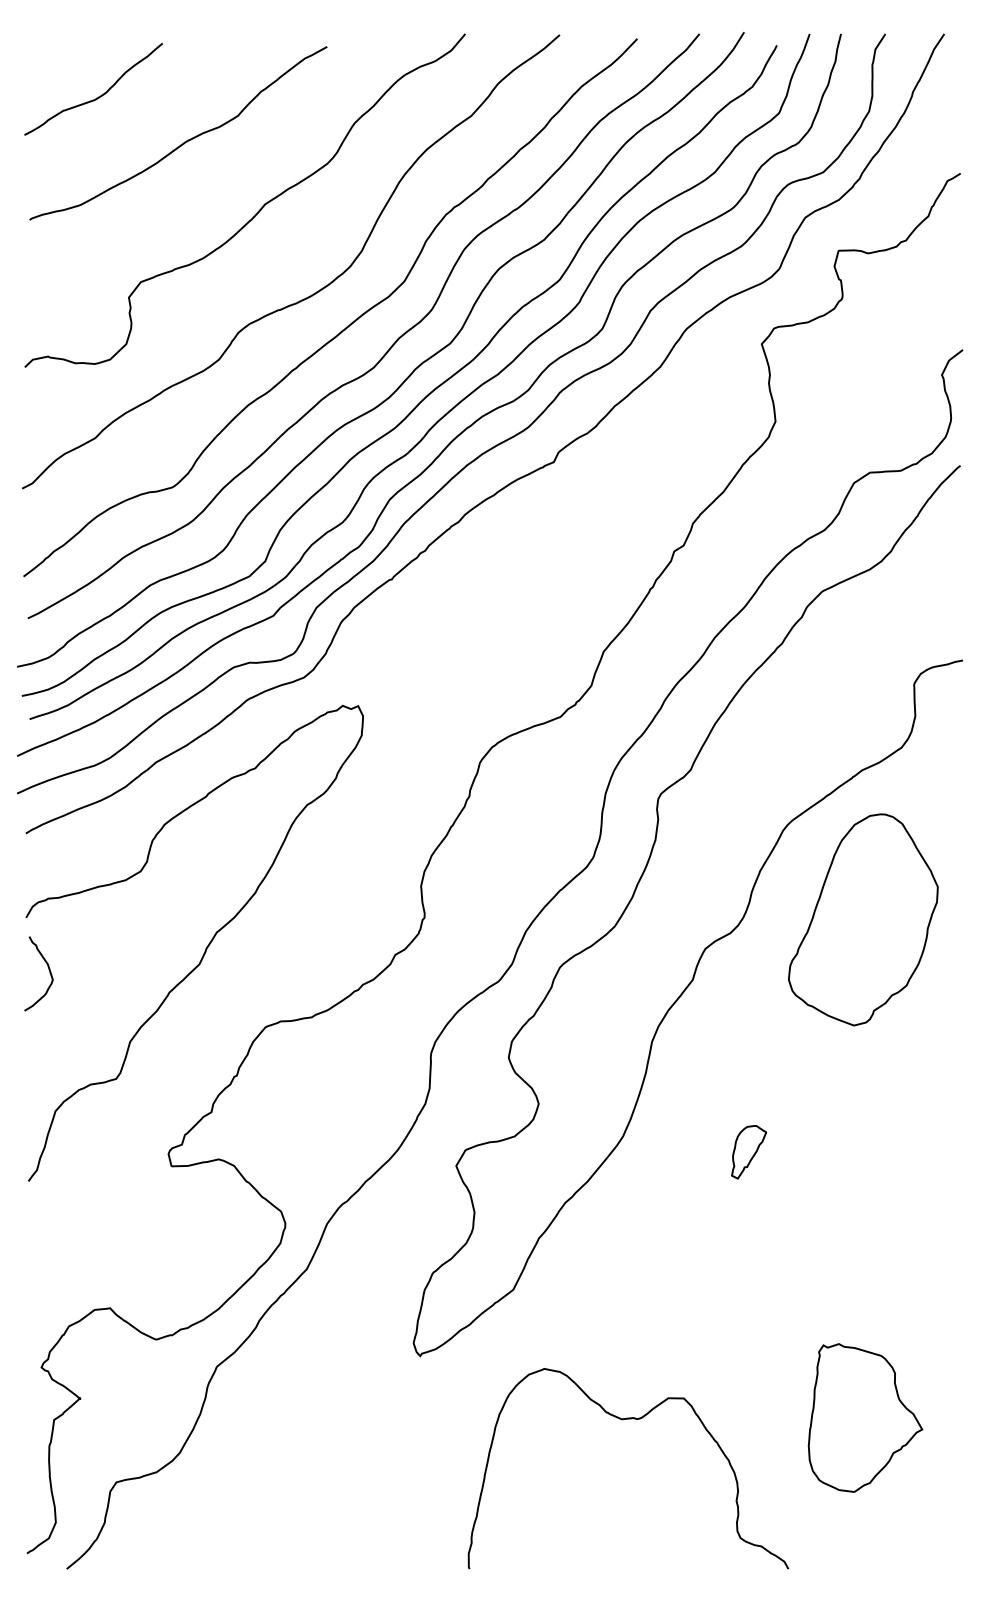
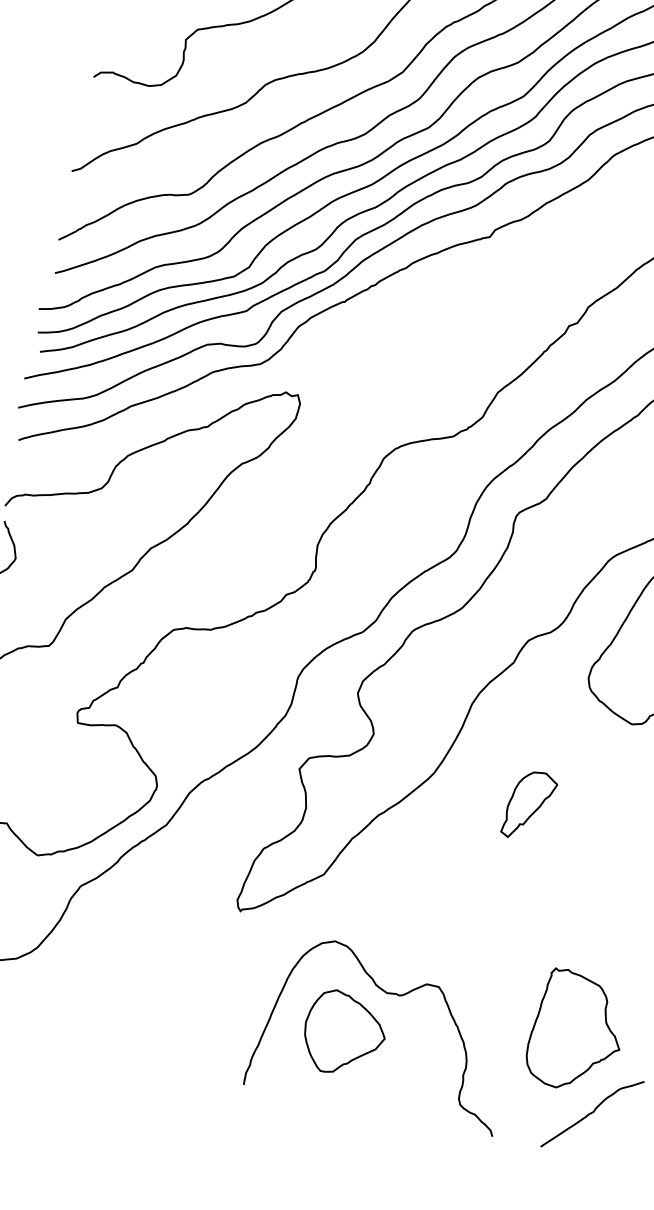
part: (748, 1152) -> (529, 806), size x1.67
part: (579, 1480) -> (344, 1033), added
curve: (905, 1514) -> (592, 1113), added

